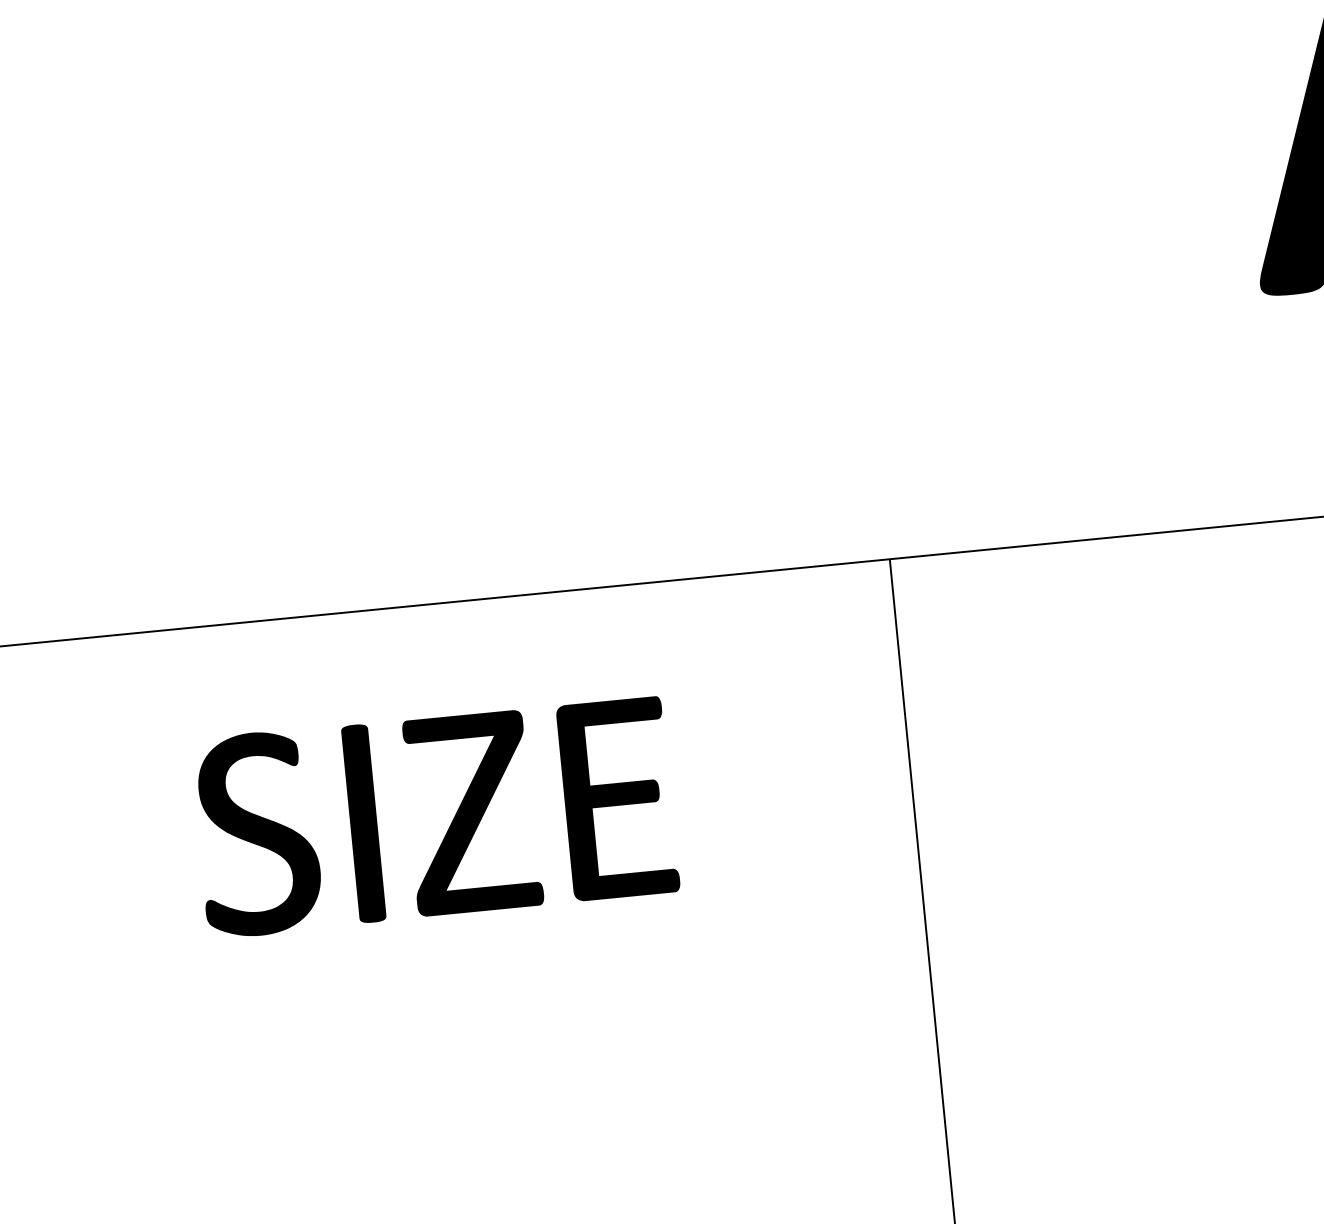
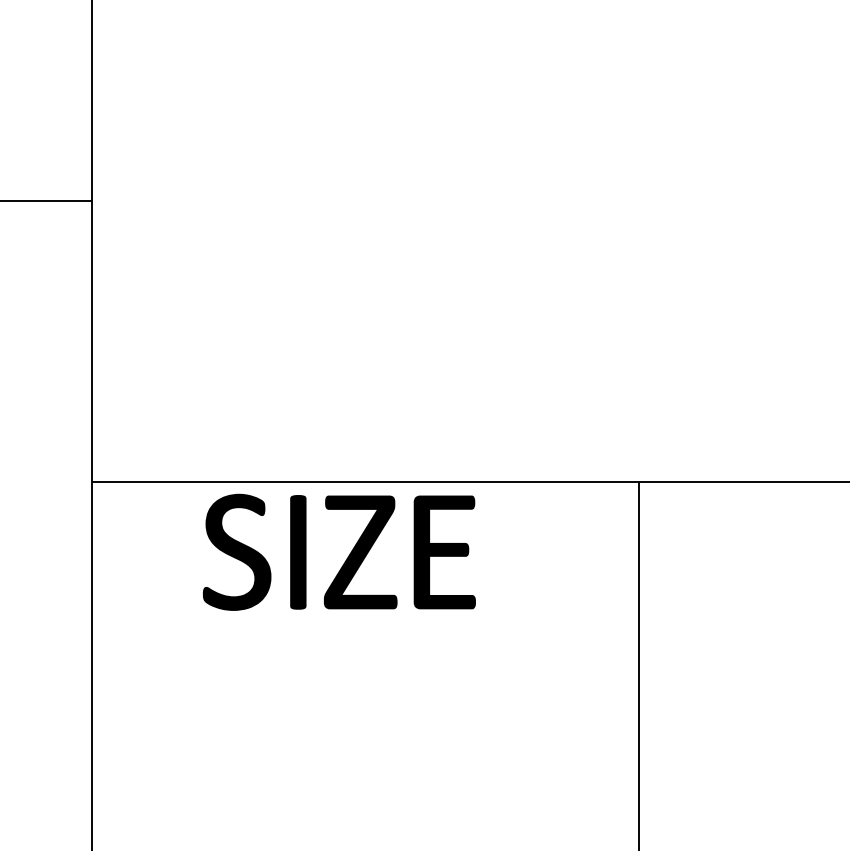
part: (451, 820) -> (348, 555), moved

